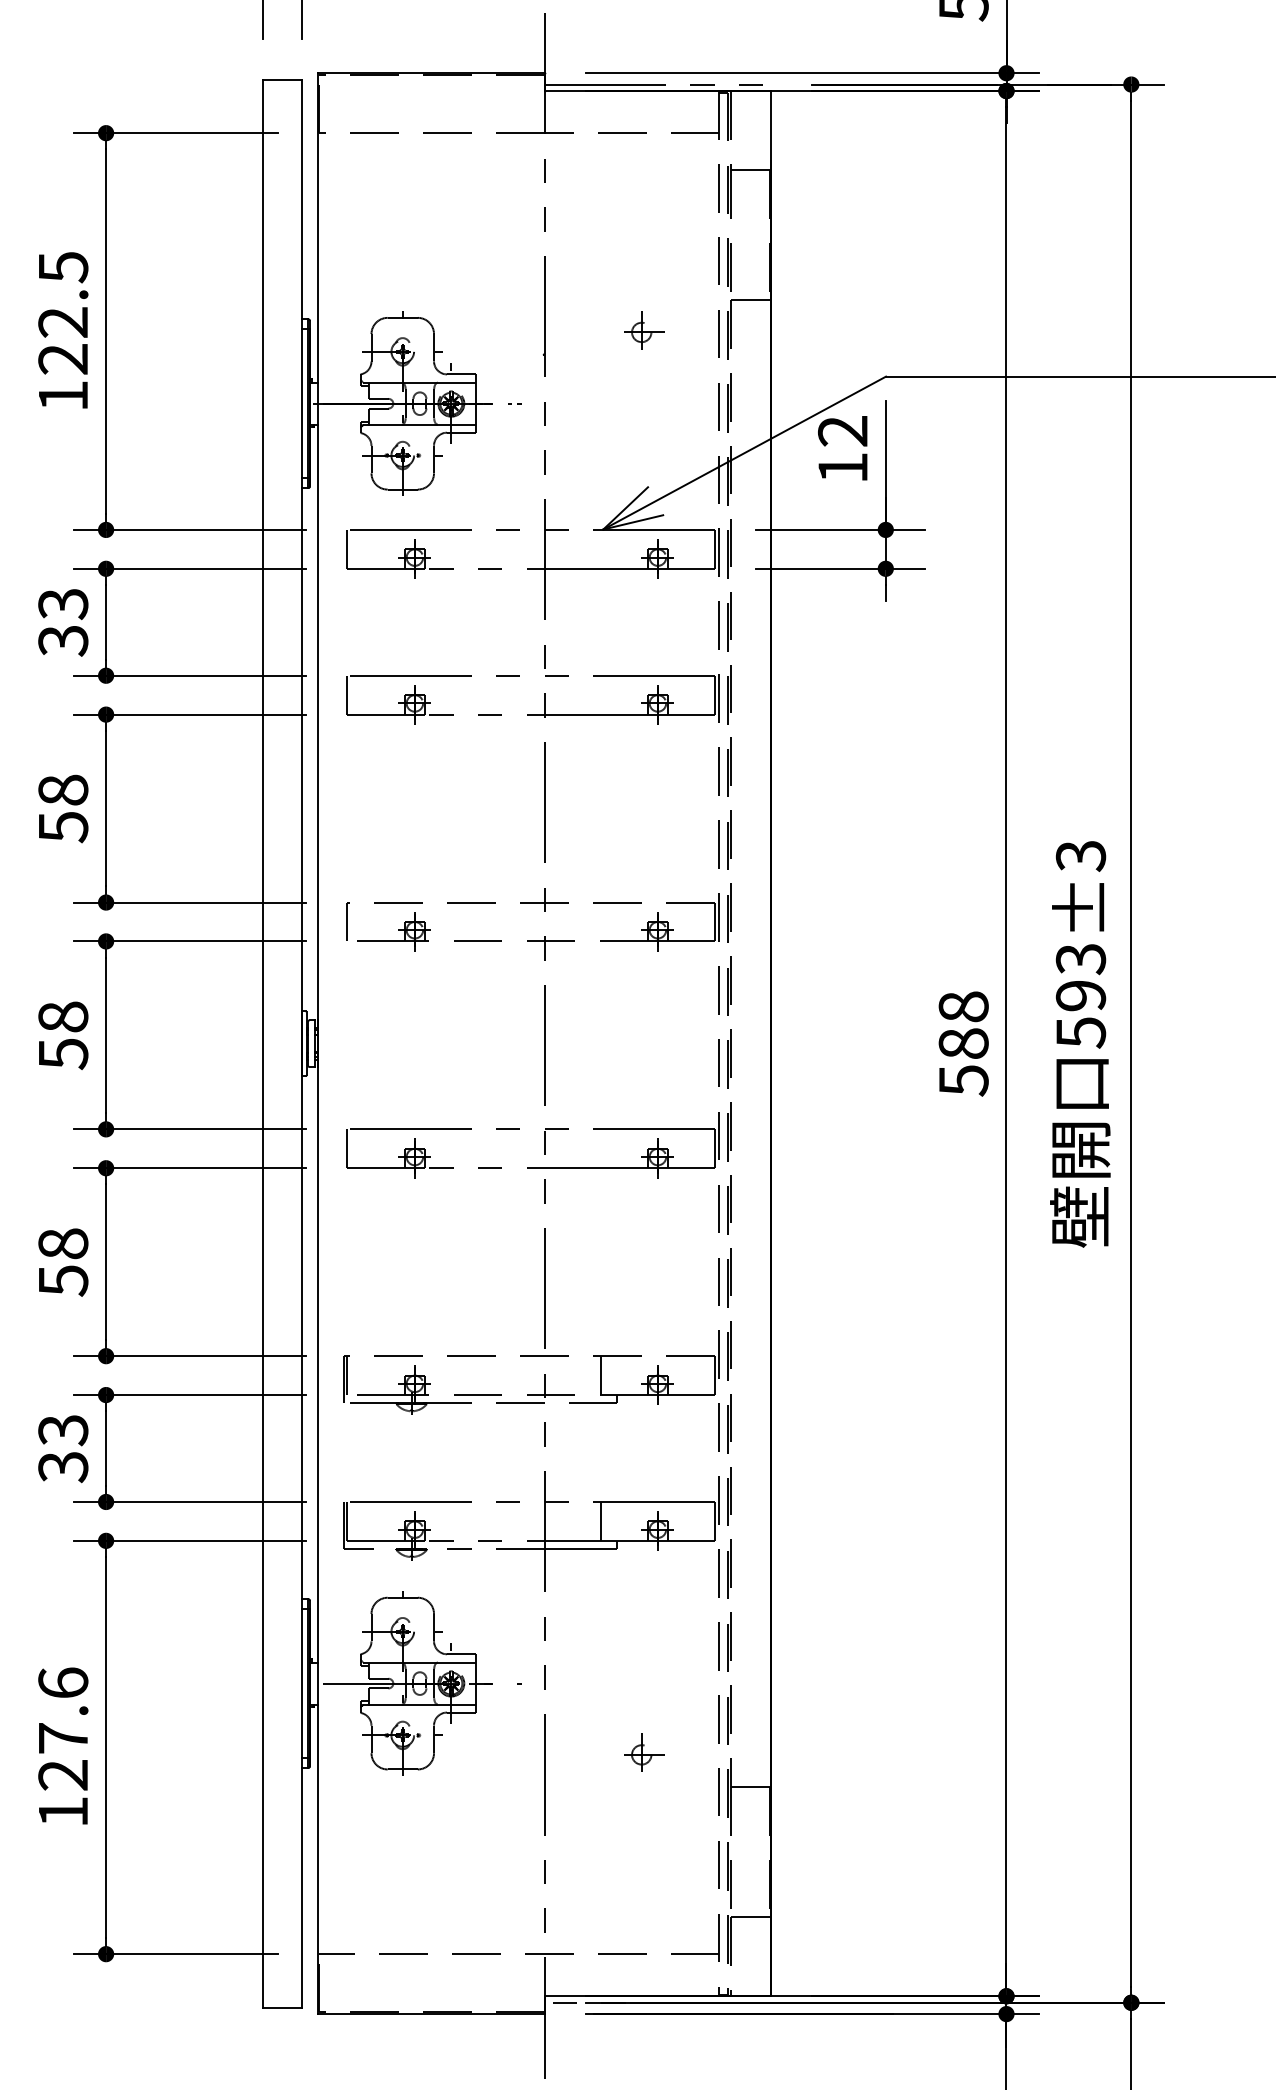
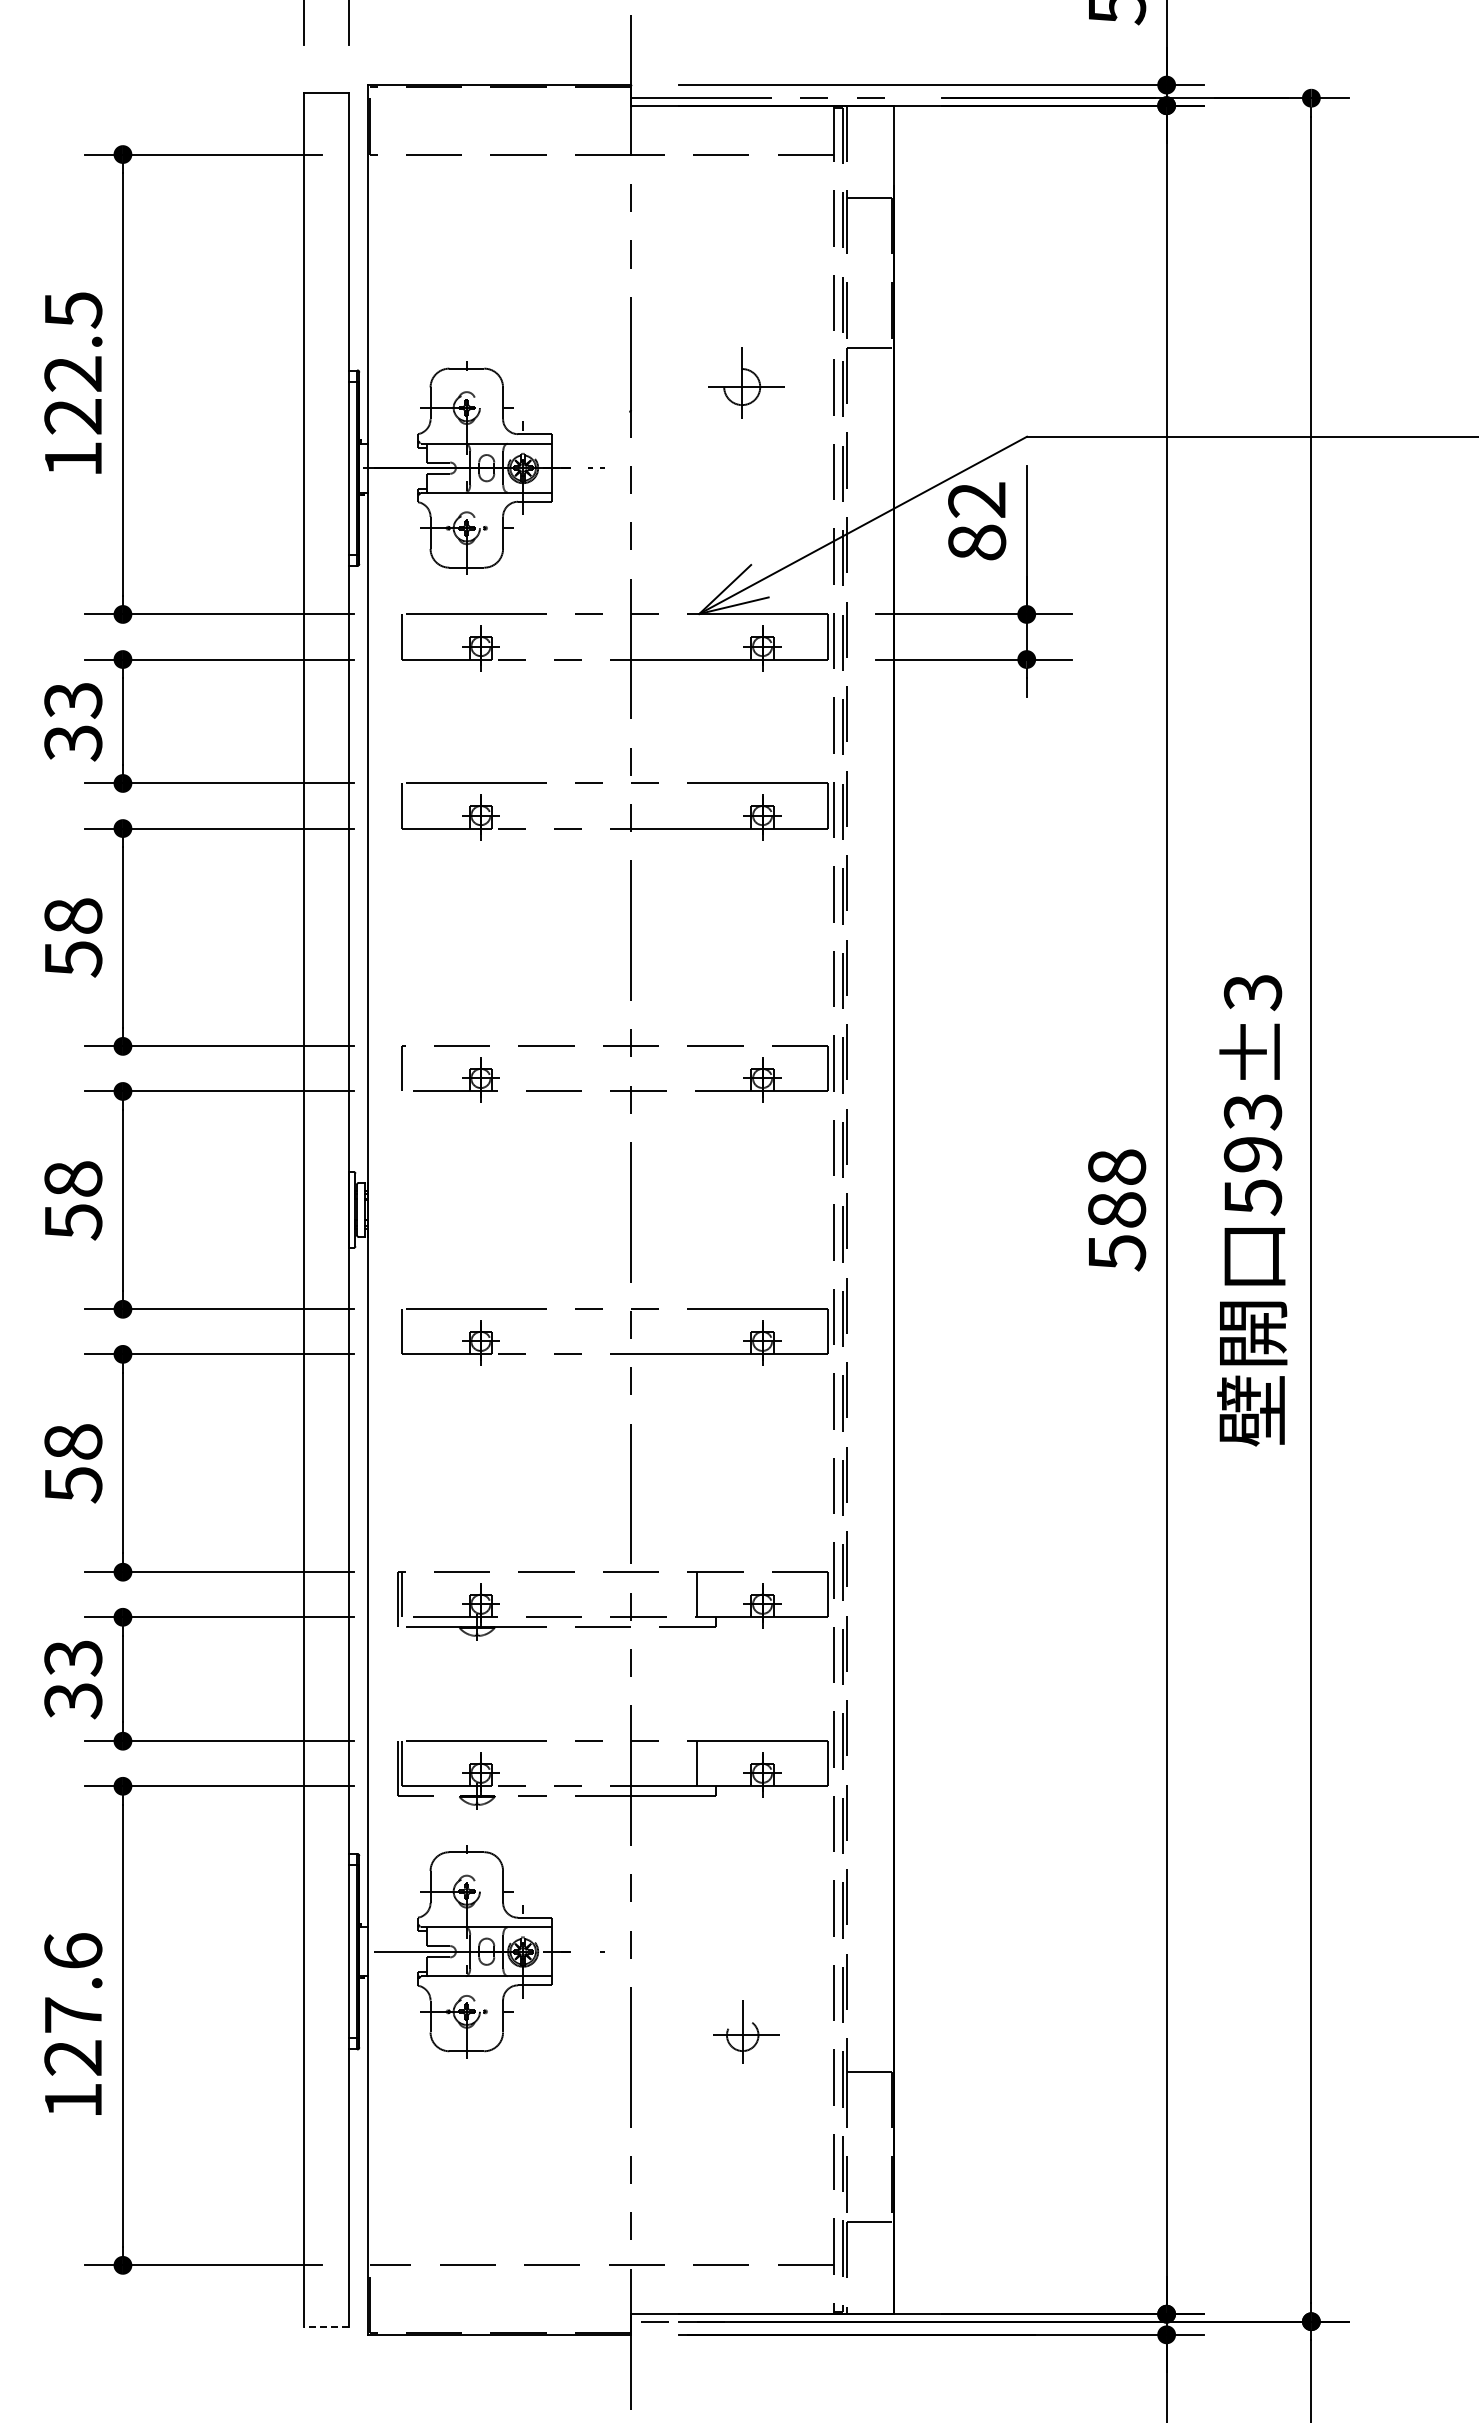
part: (644, 329) -> (746, 382), size x1.6
text: (843, 467) -> (977, 542), 12 -> 82
part: (644, 1752) -> (746, 2031), size x1.4
line: (281, 2007) -> (326, 2327), solid -> dashed

